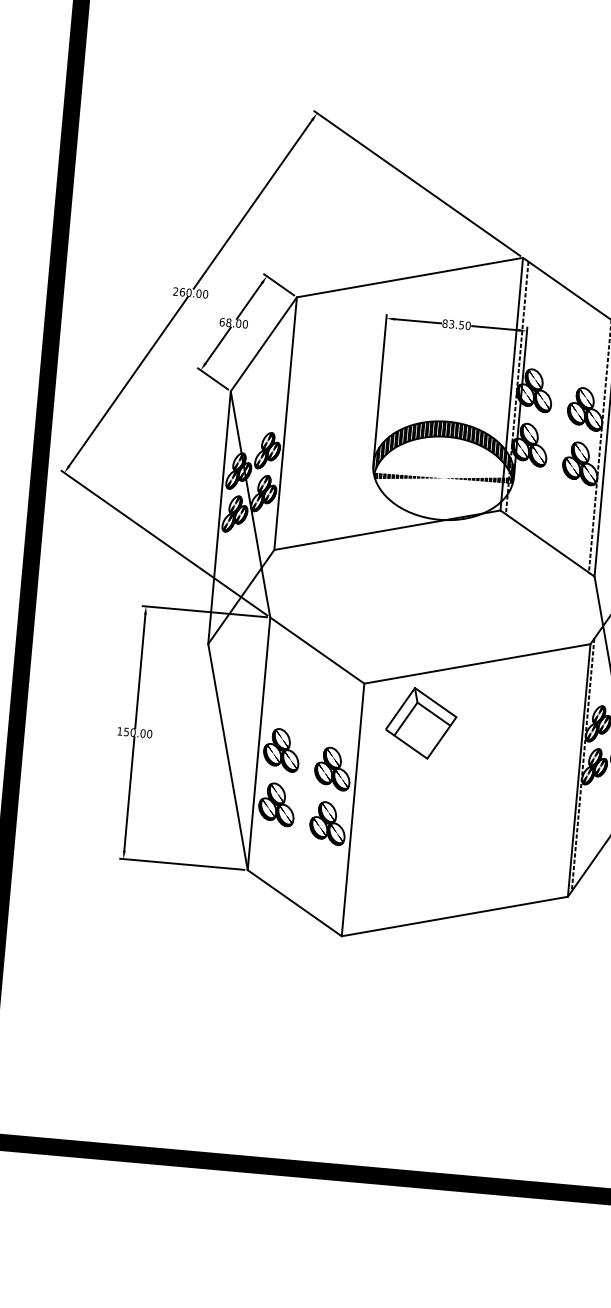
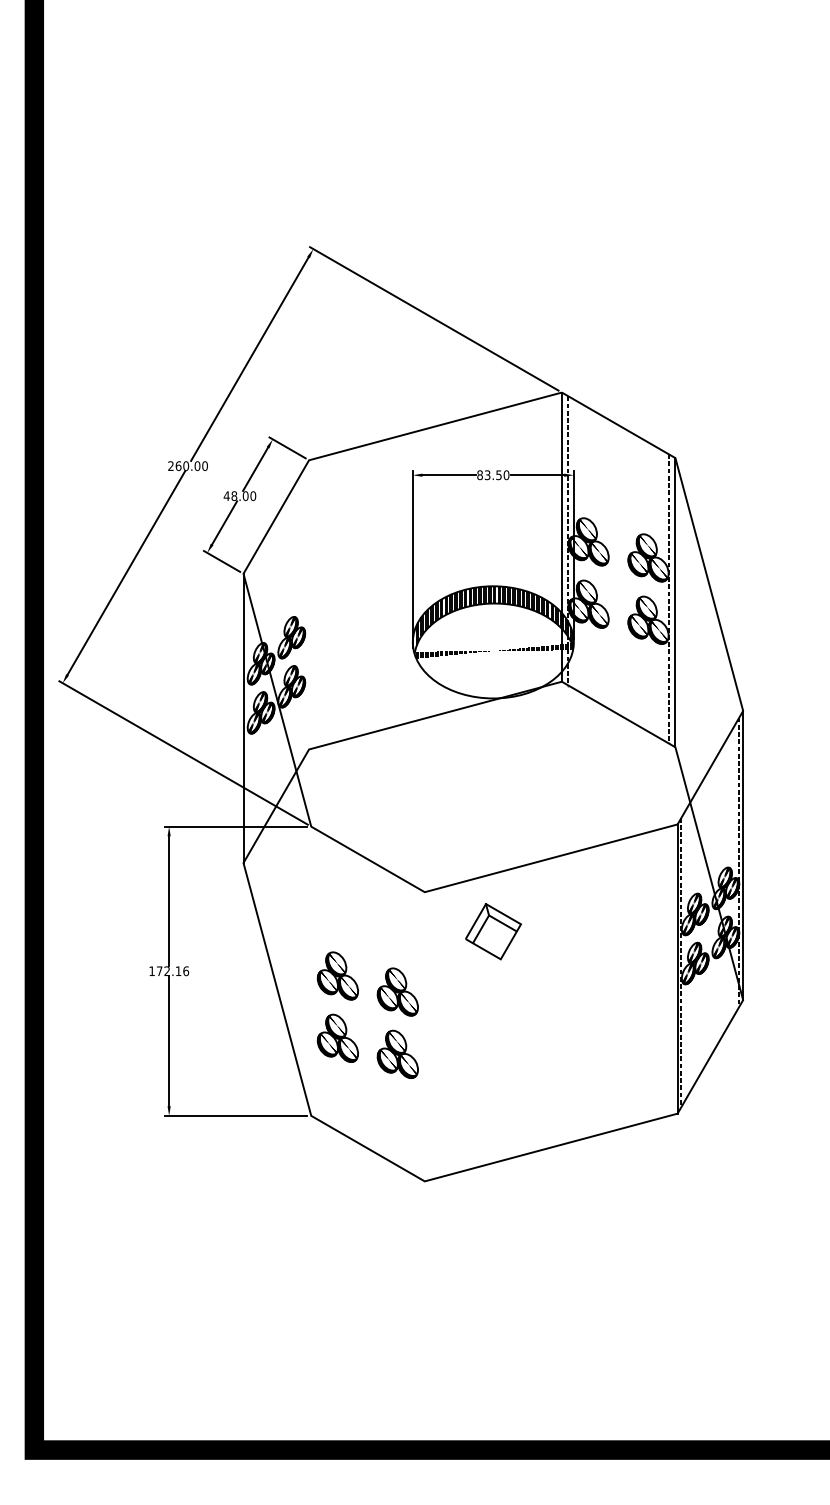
text: (222, 321) -> (226, 495), 68.00 -> 48.00
line: (286, 423) -> (309, 604), removed
part: (421, 723) -> (493, 931), size x0.7
text: (137, 733) -> (172, 971), 150.00 -> 172.16
line: (259, 743) -> (311, 970), removed
line: (352, 809) -> (424, 1036), removed

